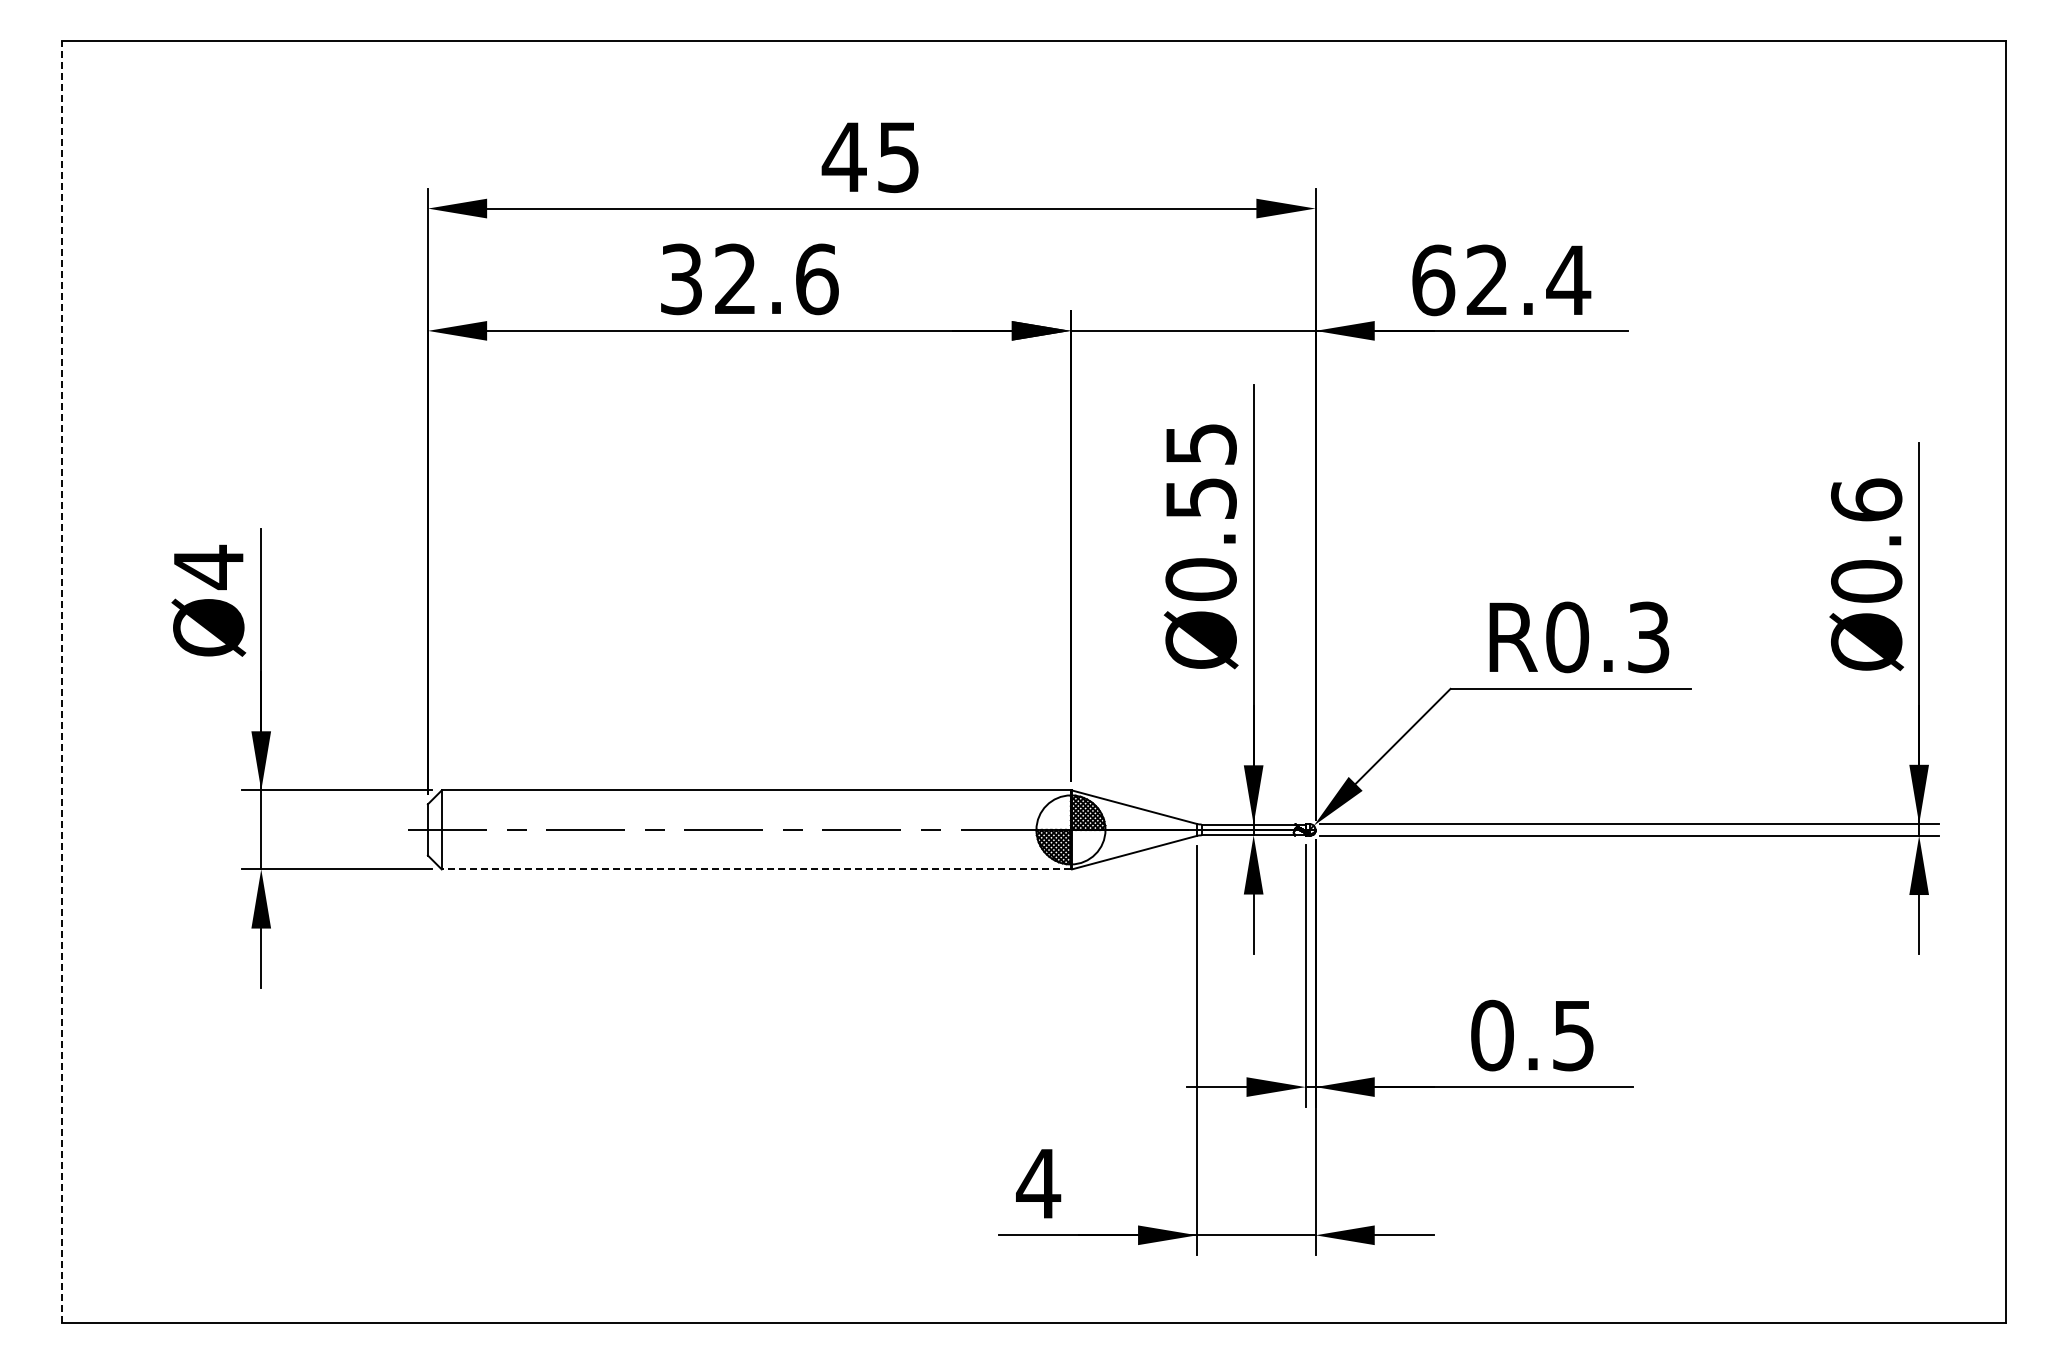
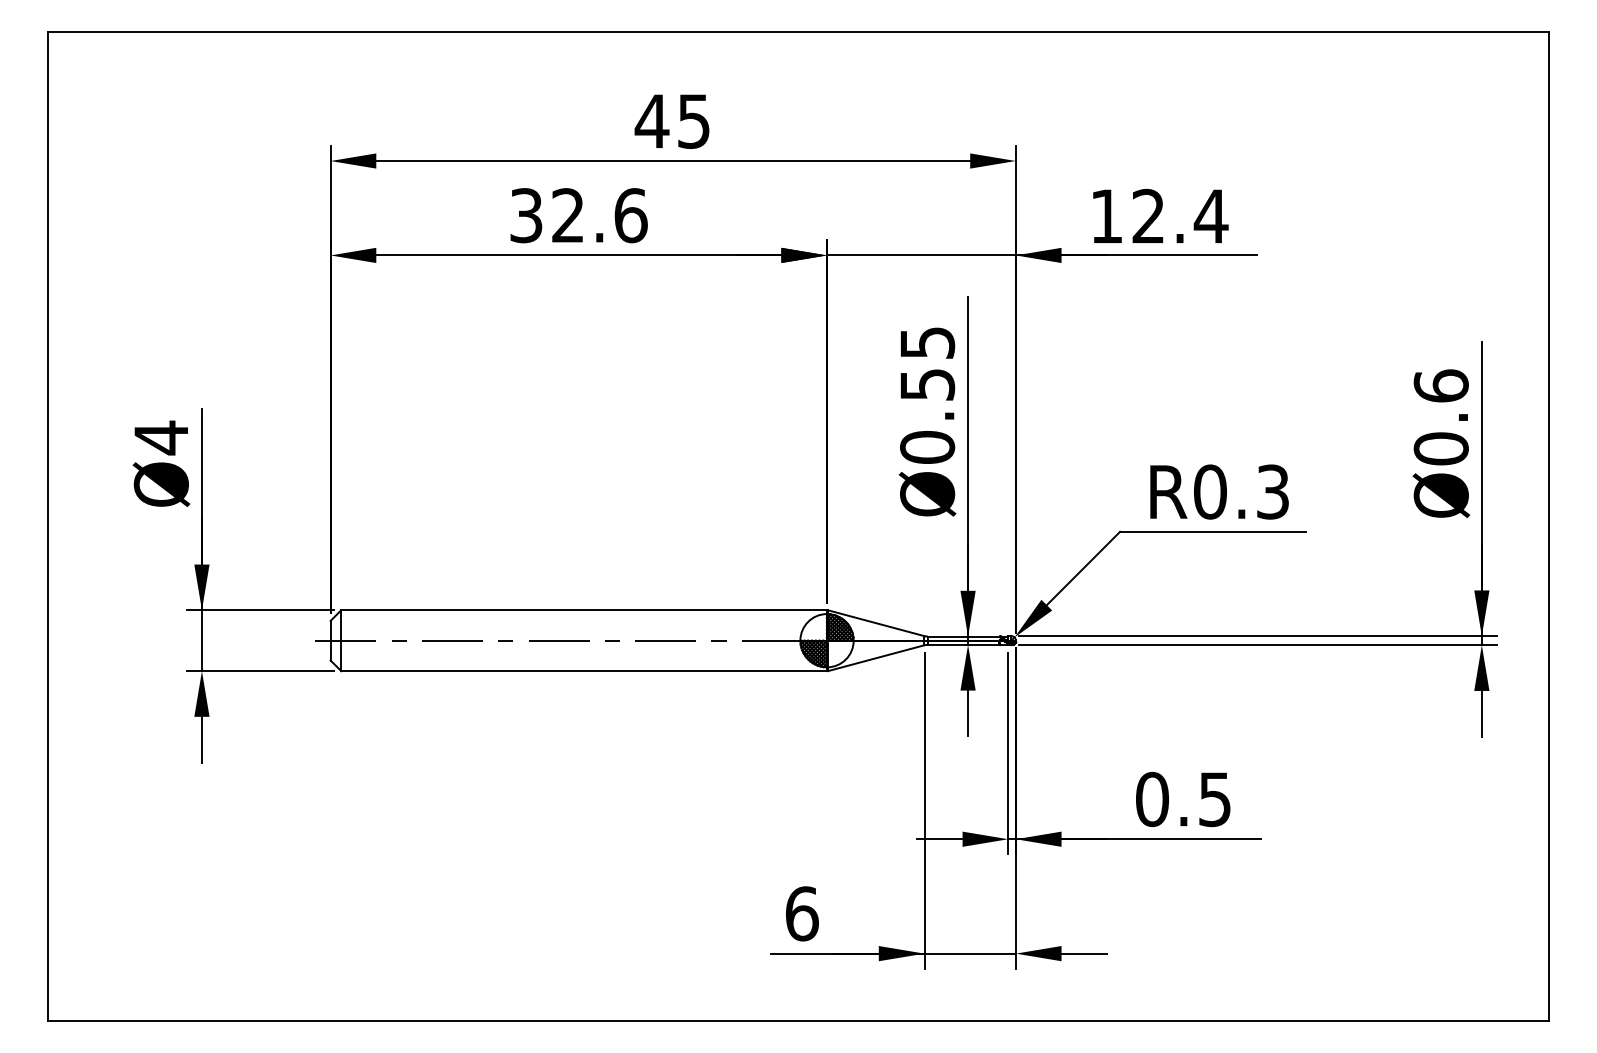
text: (1433, 280) -> (1106, 216), 62.4 -> 12.4
line: (62, 681) -> (48, 526), dashed -> solid
line: (756, 869) -> (584, 671), dashed -> solid
text: (1038, 1183) -> (801, 913), 4 -> 6

